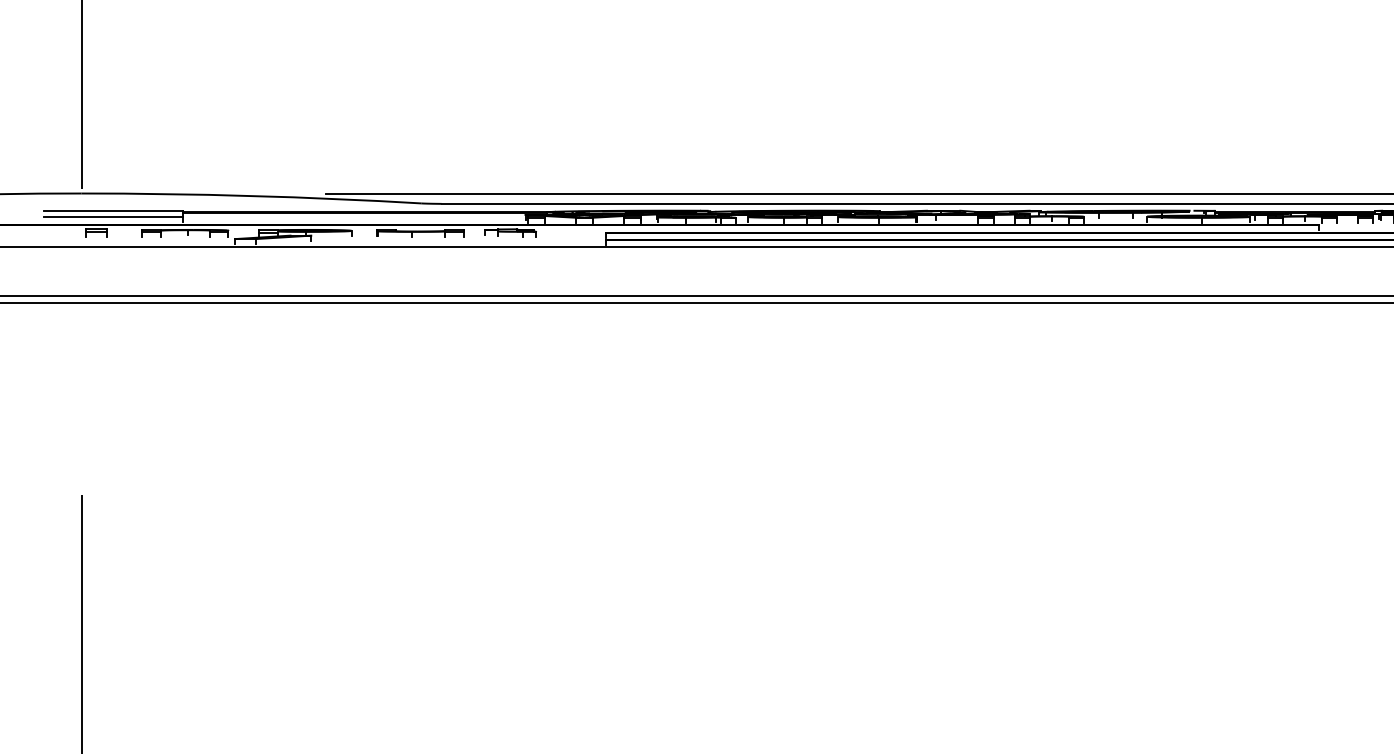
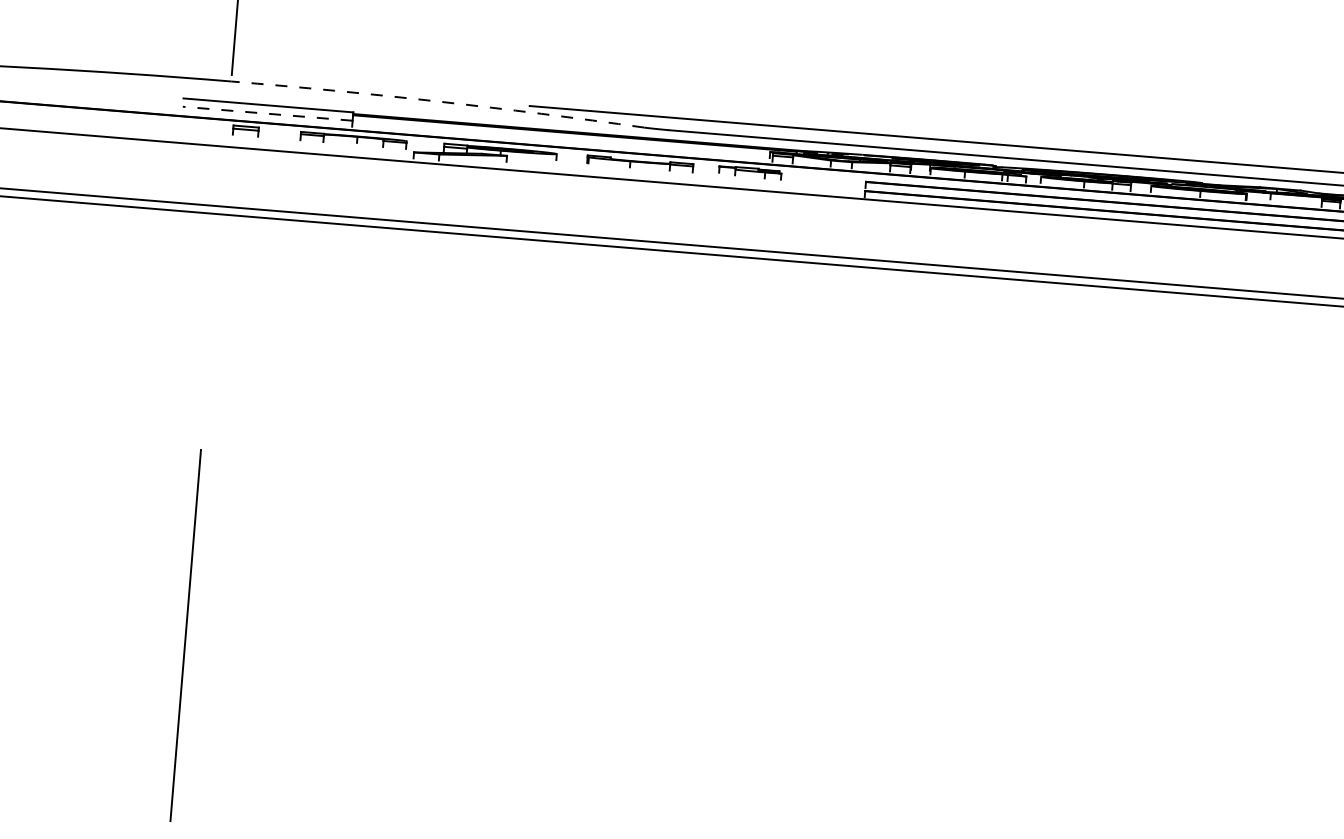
arc: (251, 196) -> (438, 102), solid -> dashed
line: (113, 217) -> (267, 113), solid -> dashed

